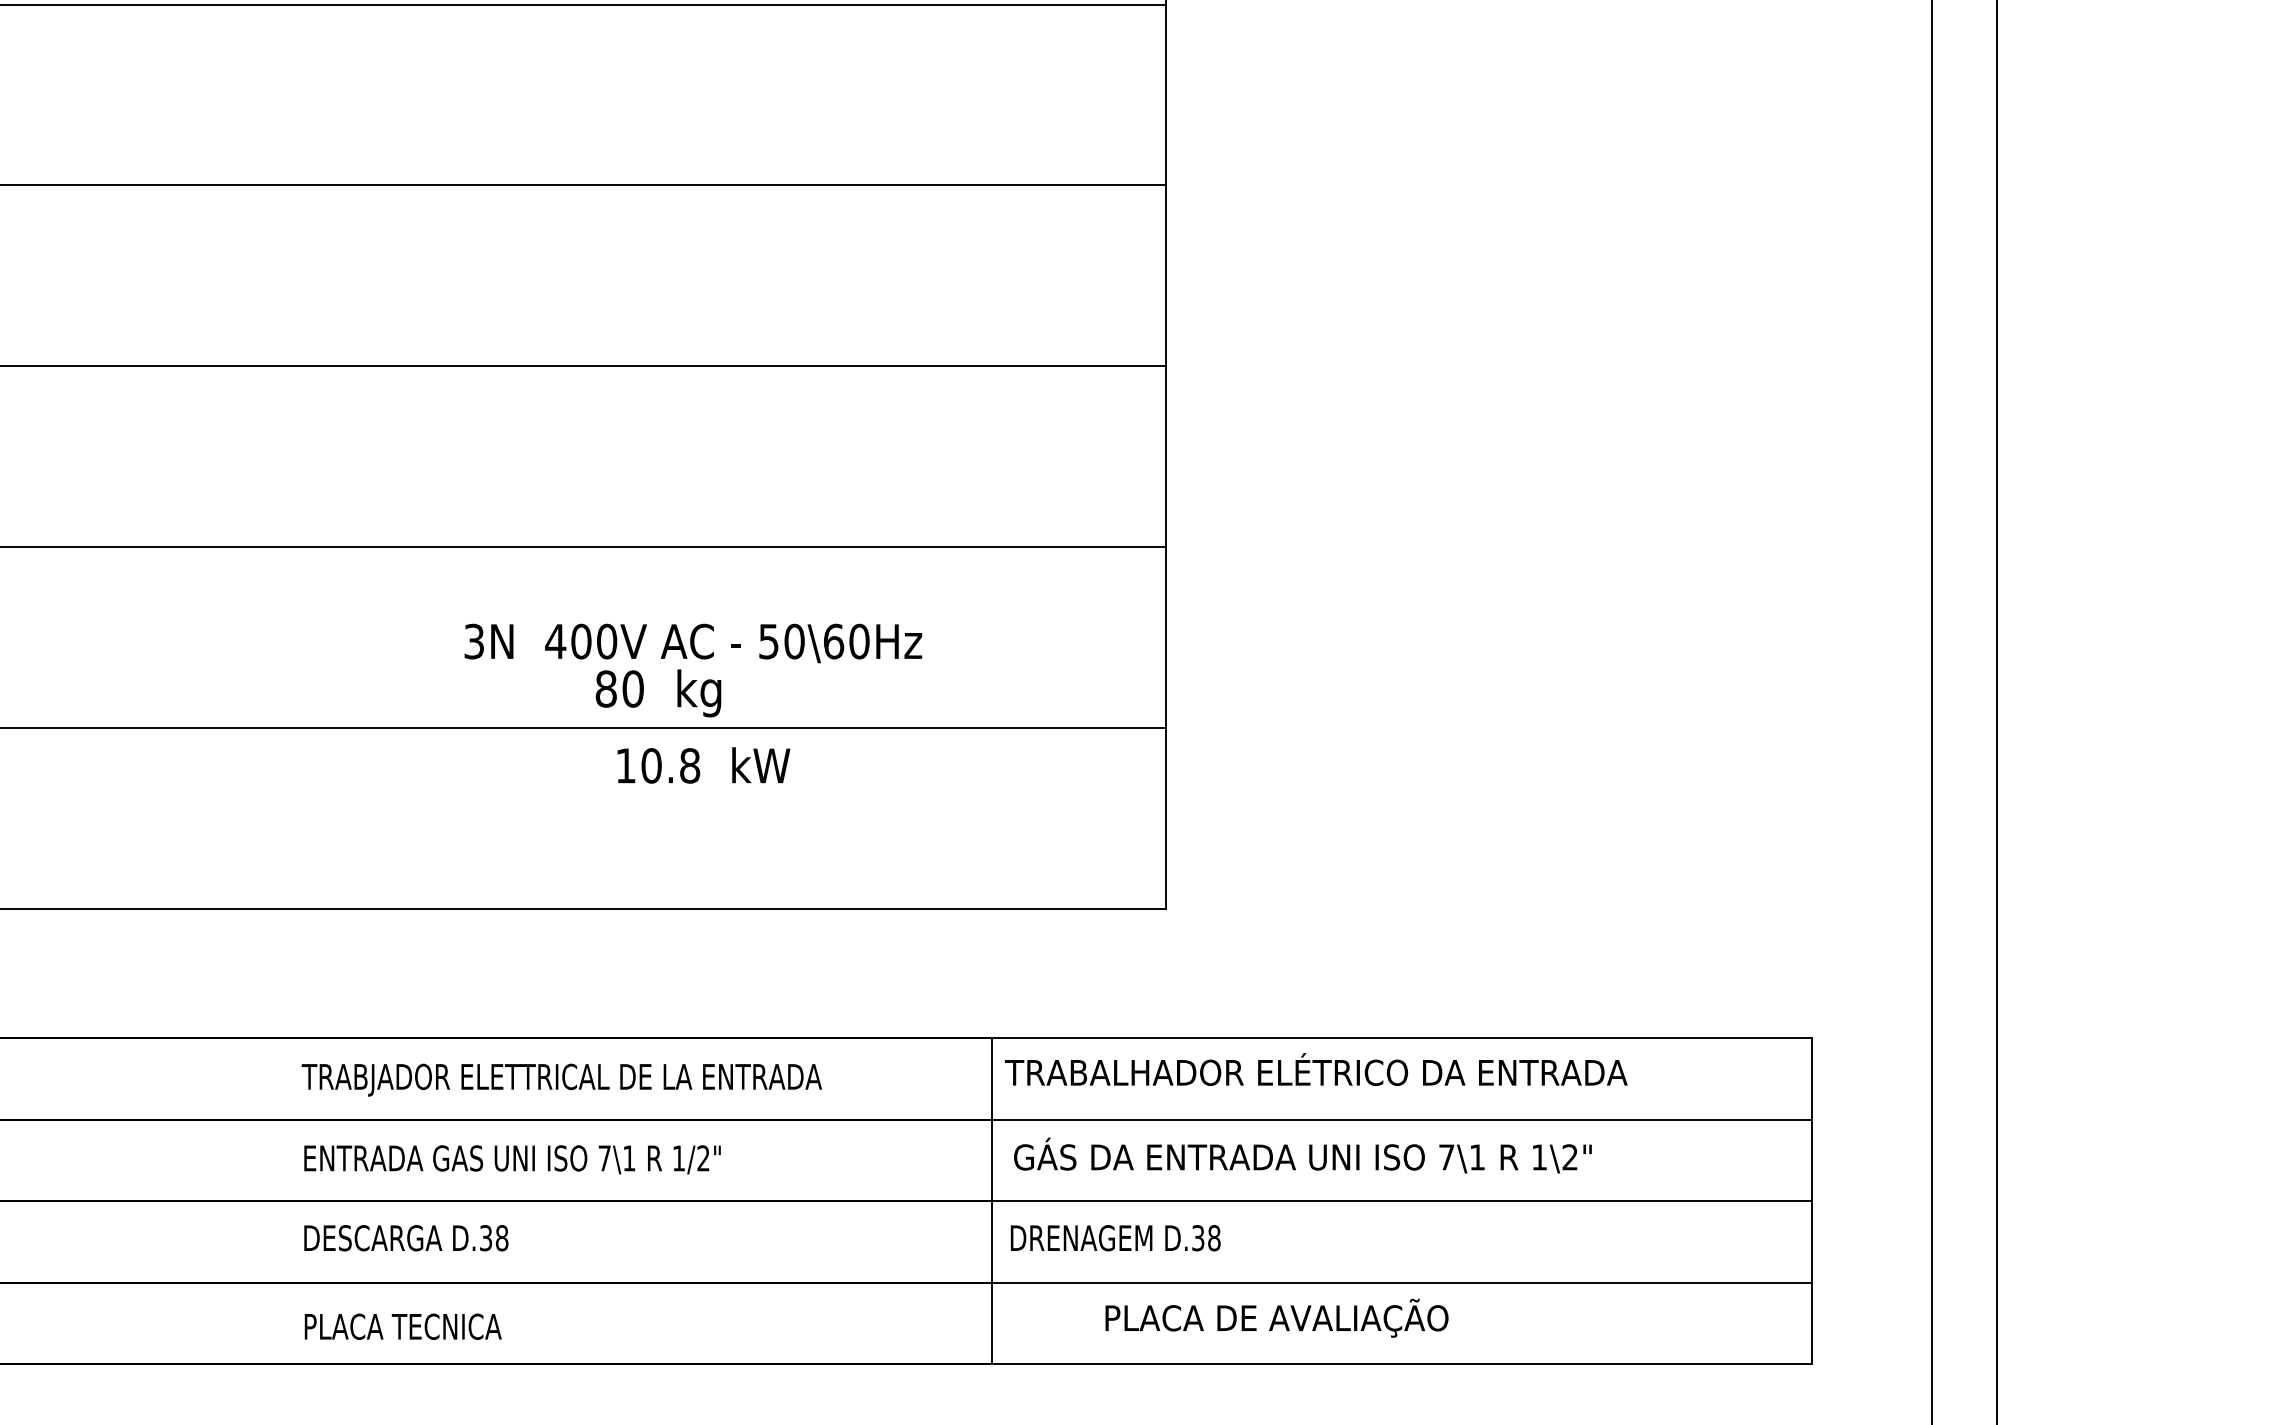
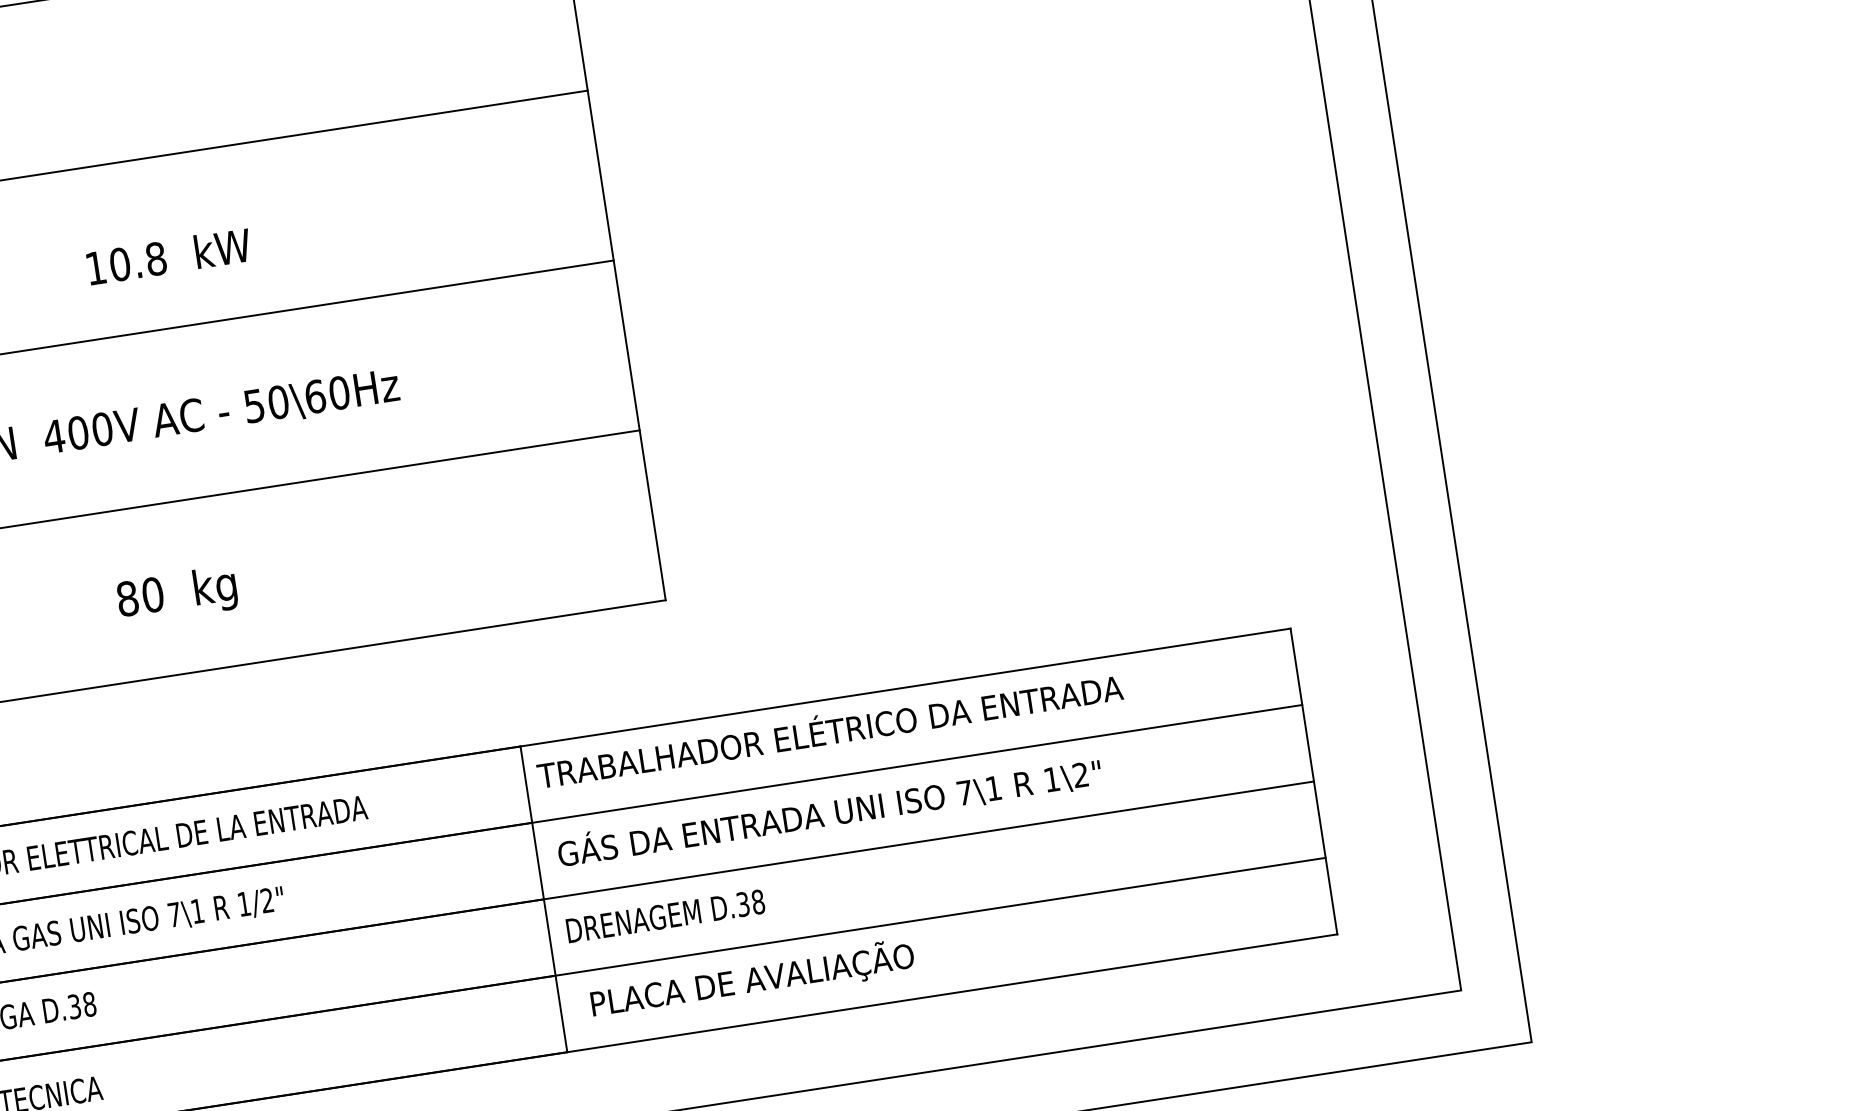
text: (658, 693) -> (177, 595), moved
text: (703, 765) -> (168, 256), moved
text: (1276, 1317) -> (751, 979), moved

